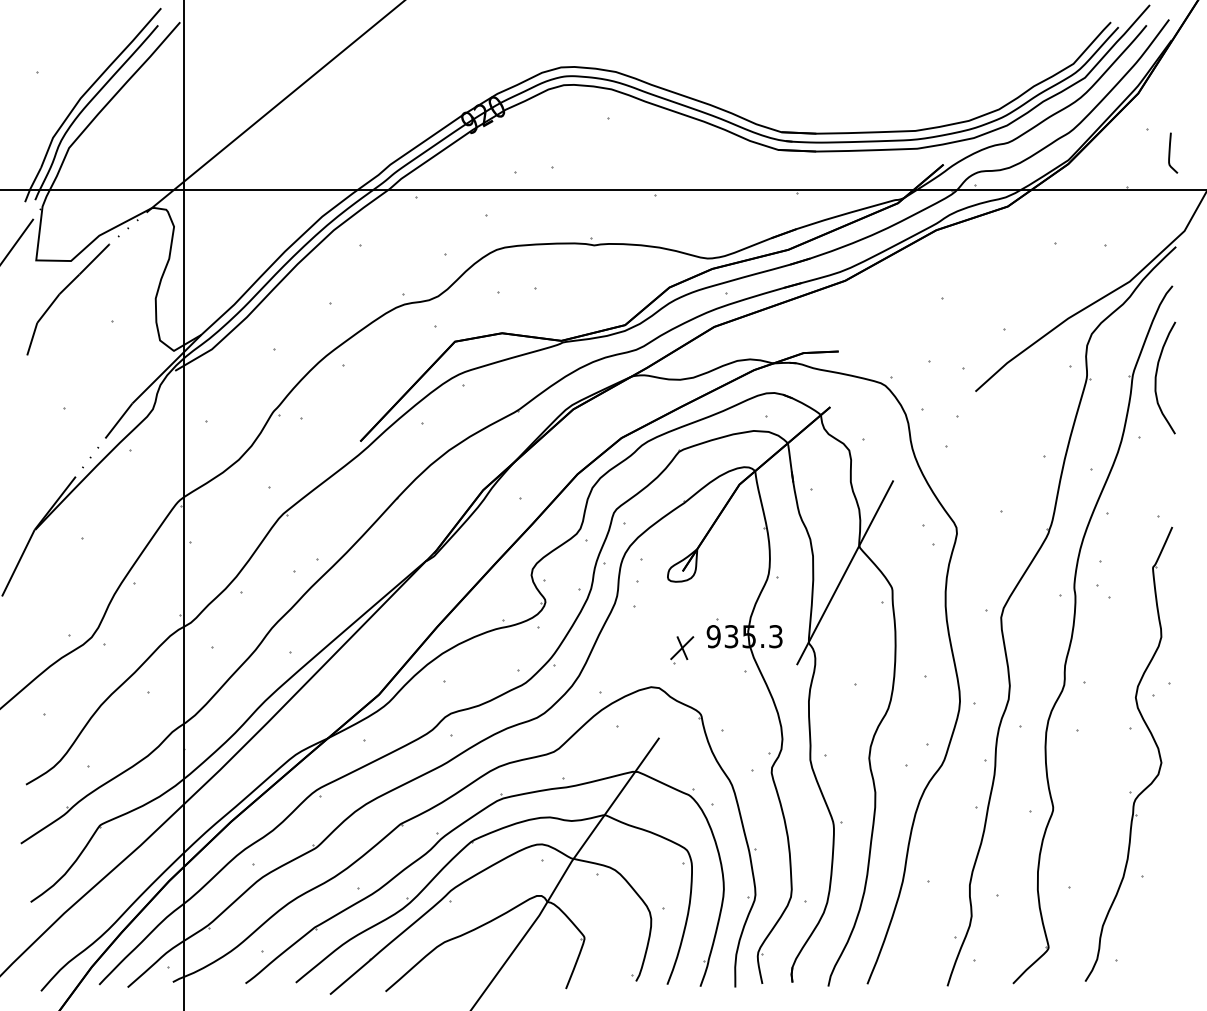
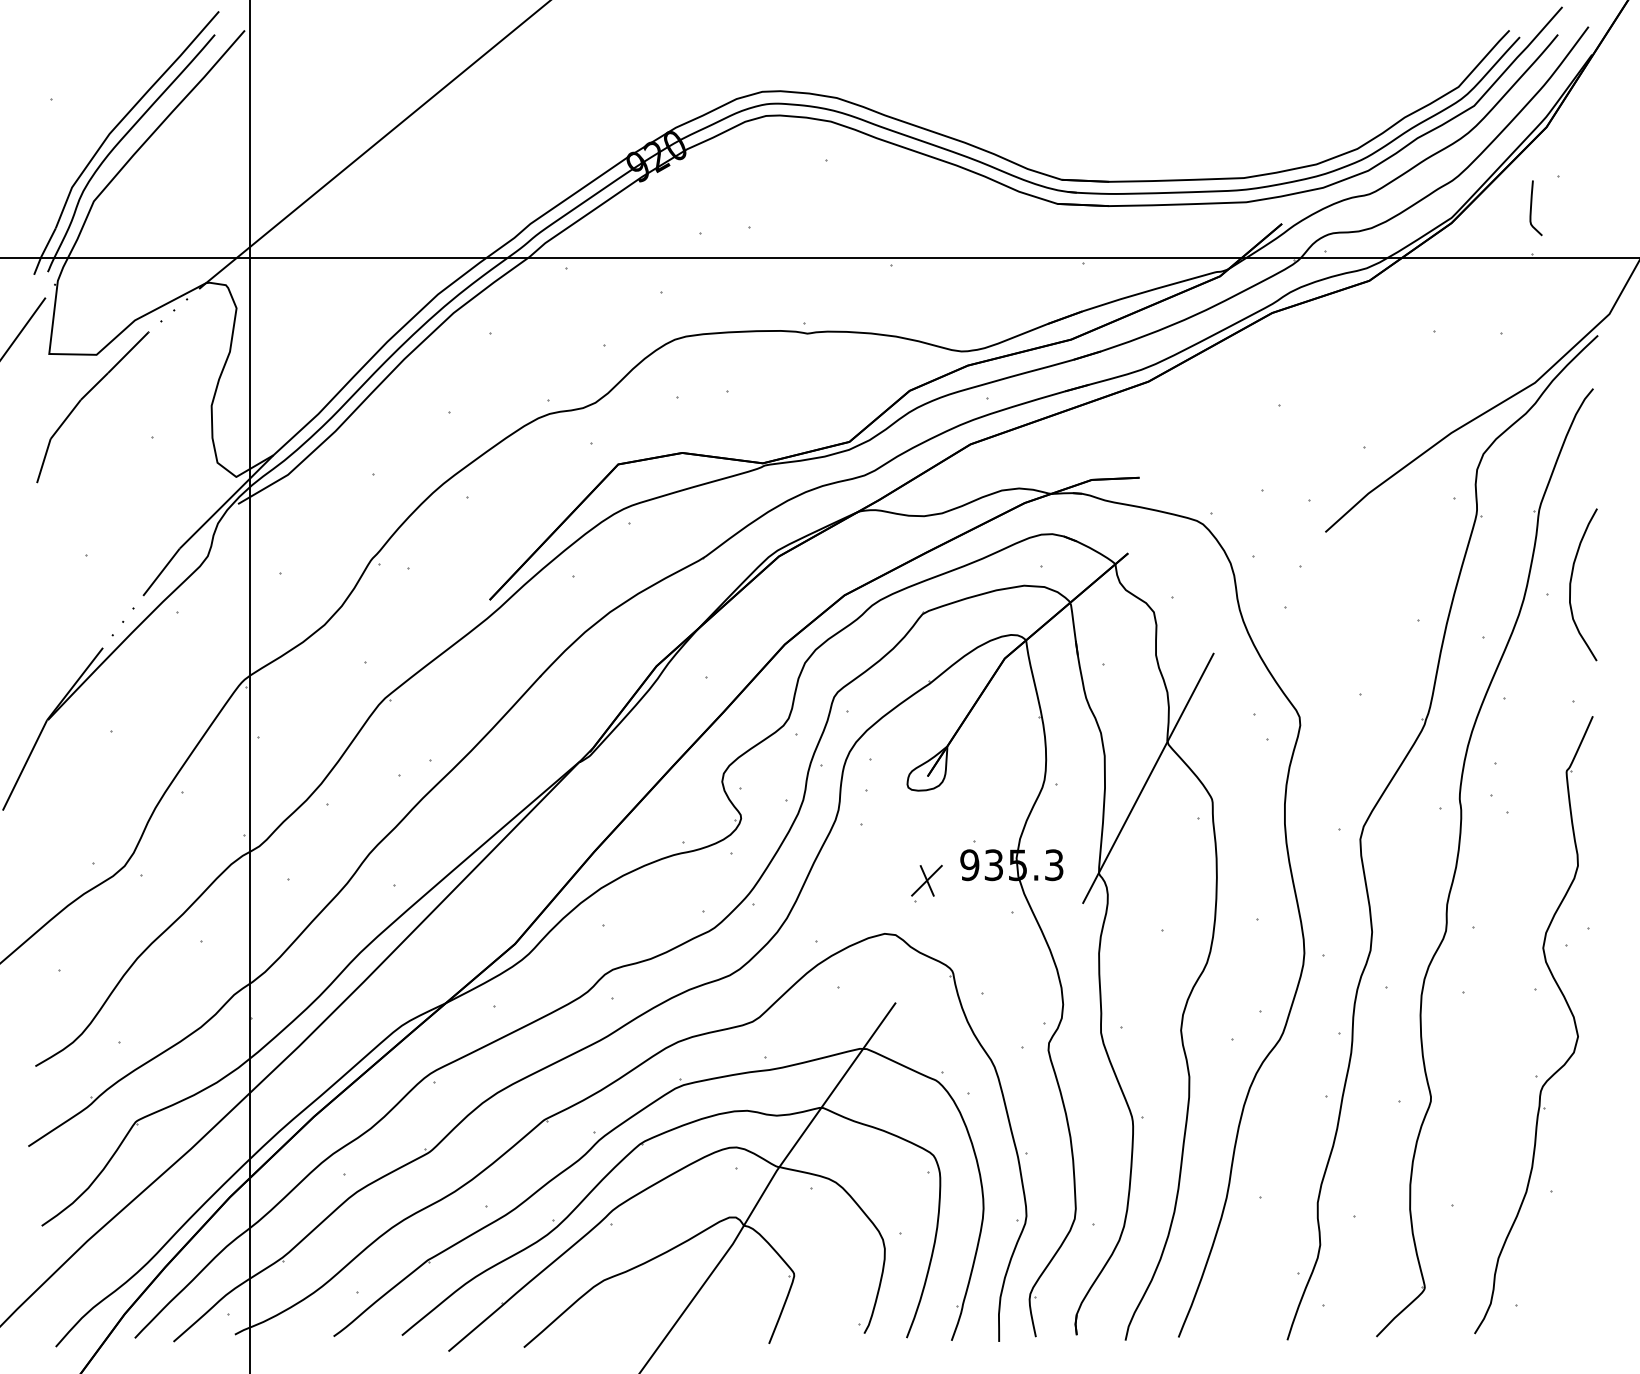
curve: (1169, 153) -> (1531, 208), moved
curve: (1156, 377) -> (1571, 584), moved

